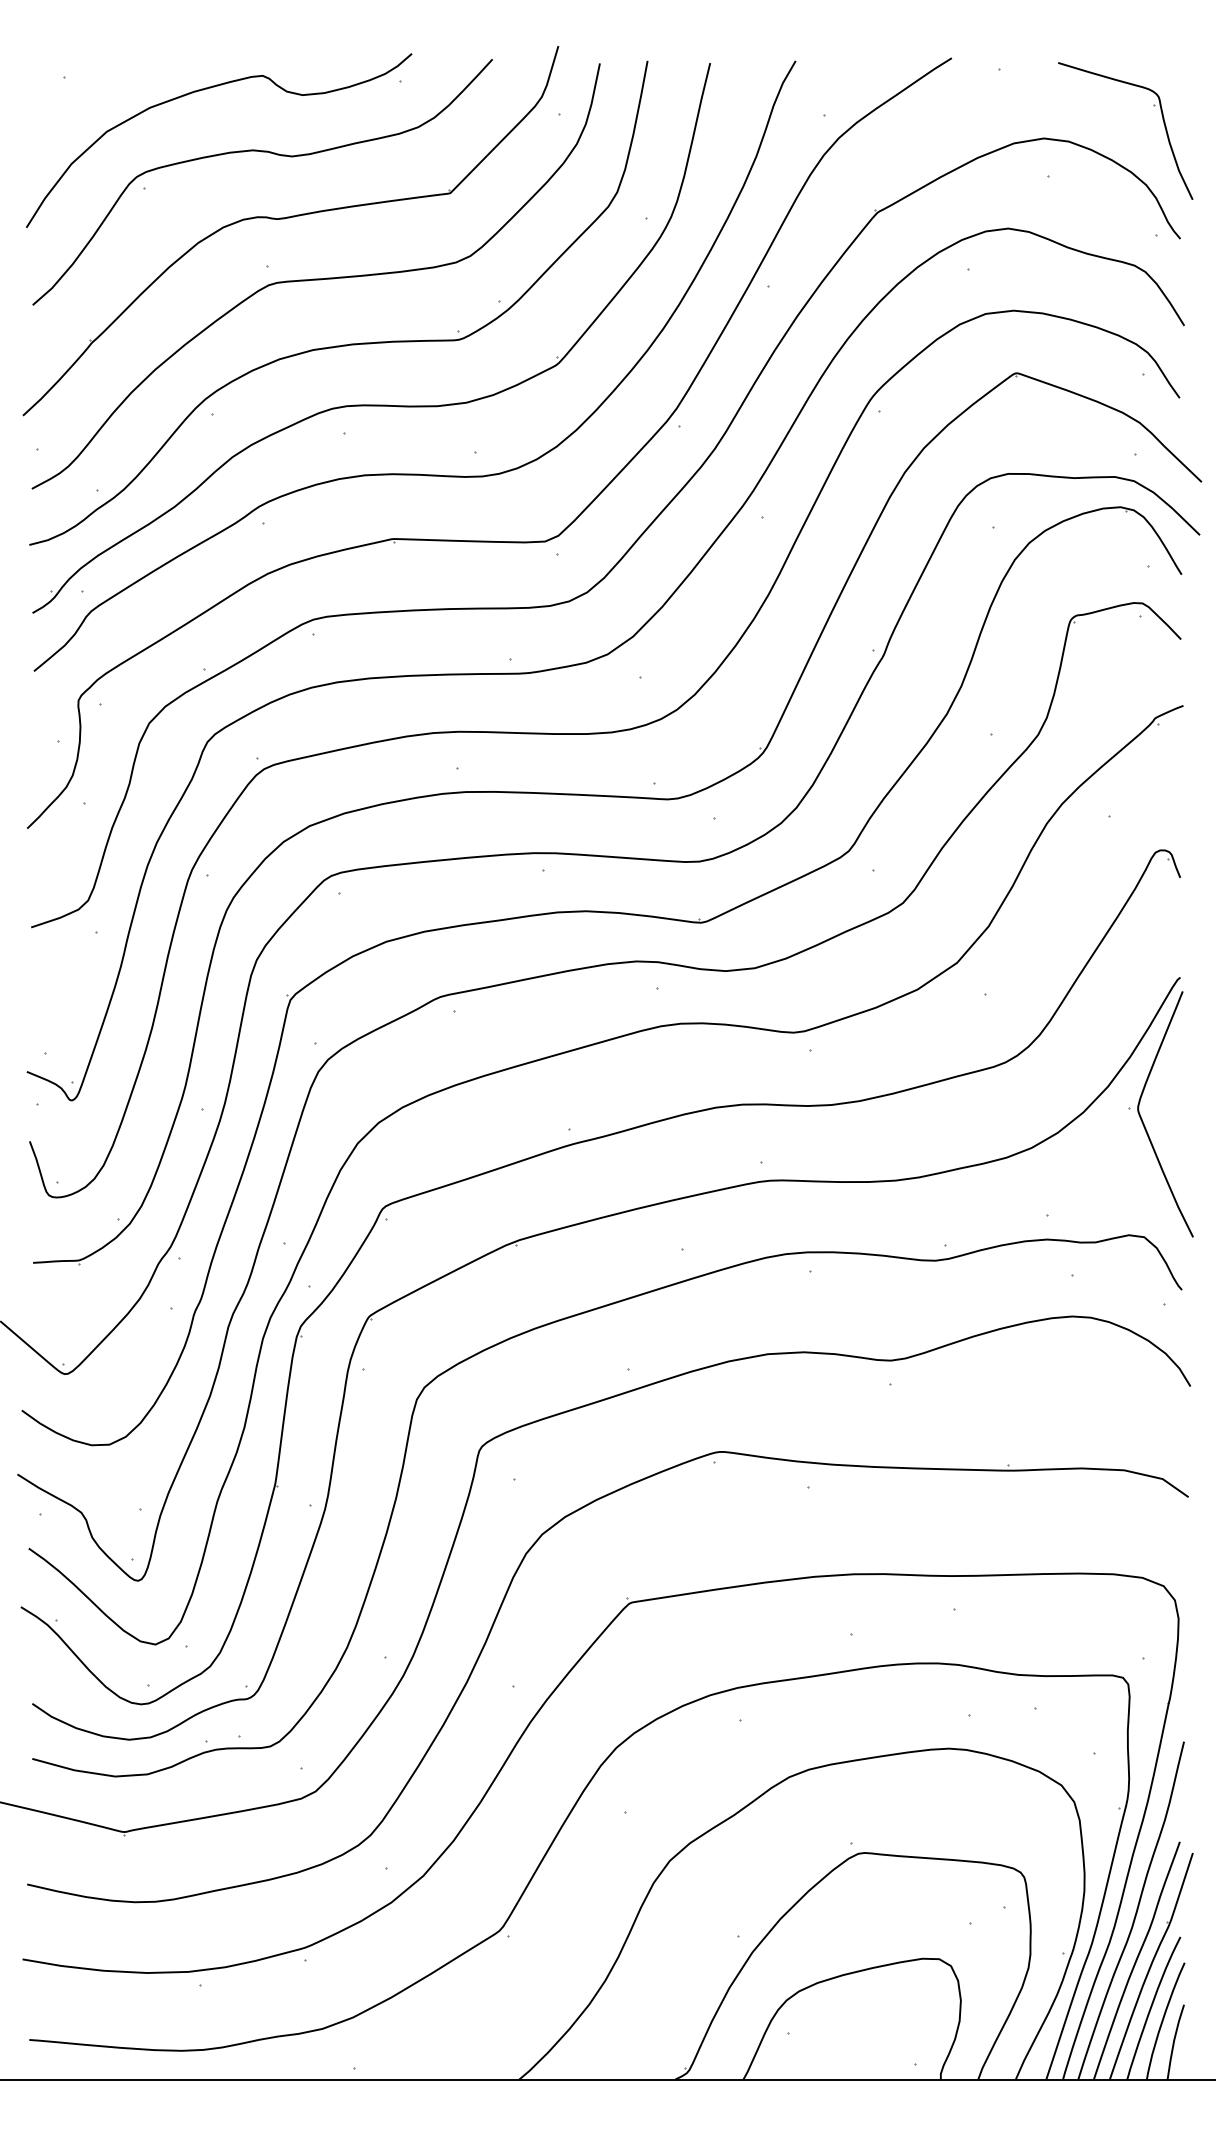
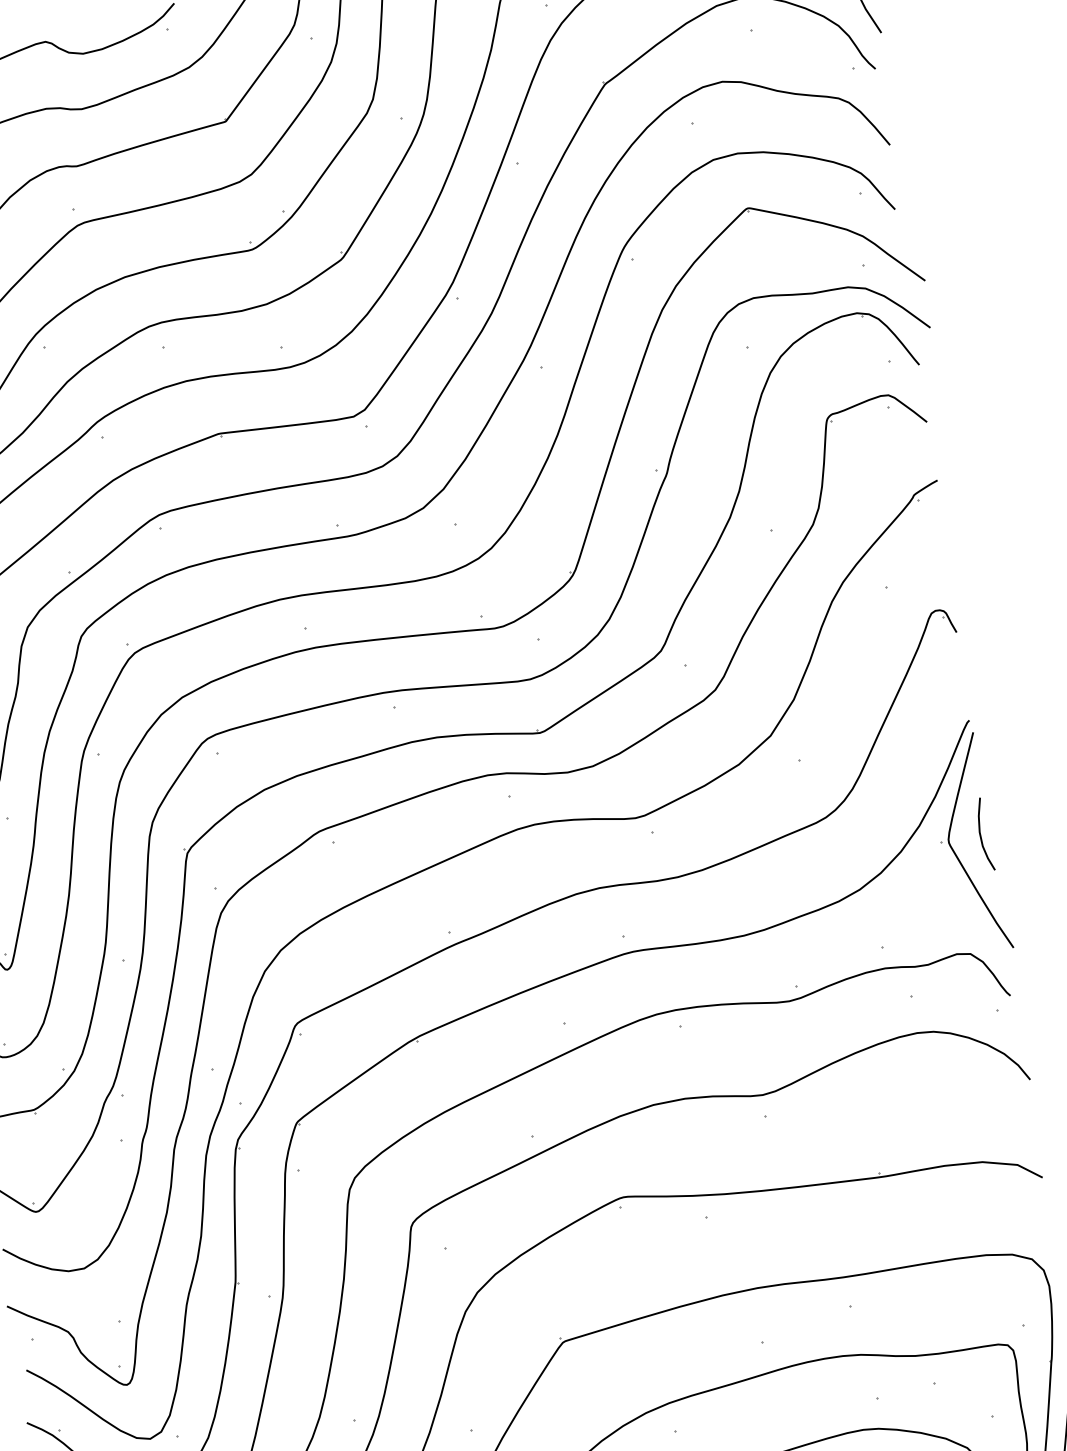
curve: (1175, 1106) -> (981, 834), added

